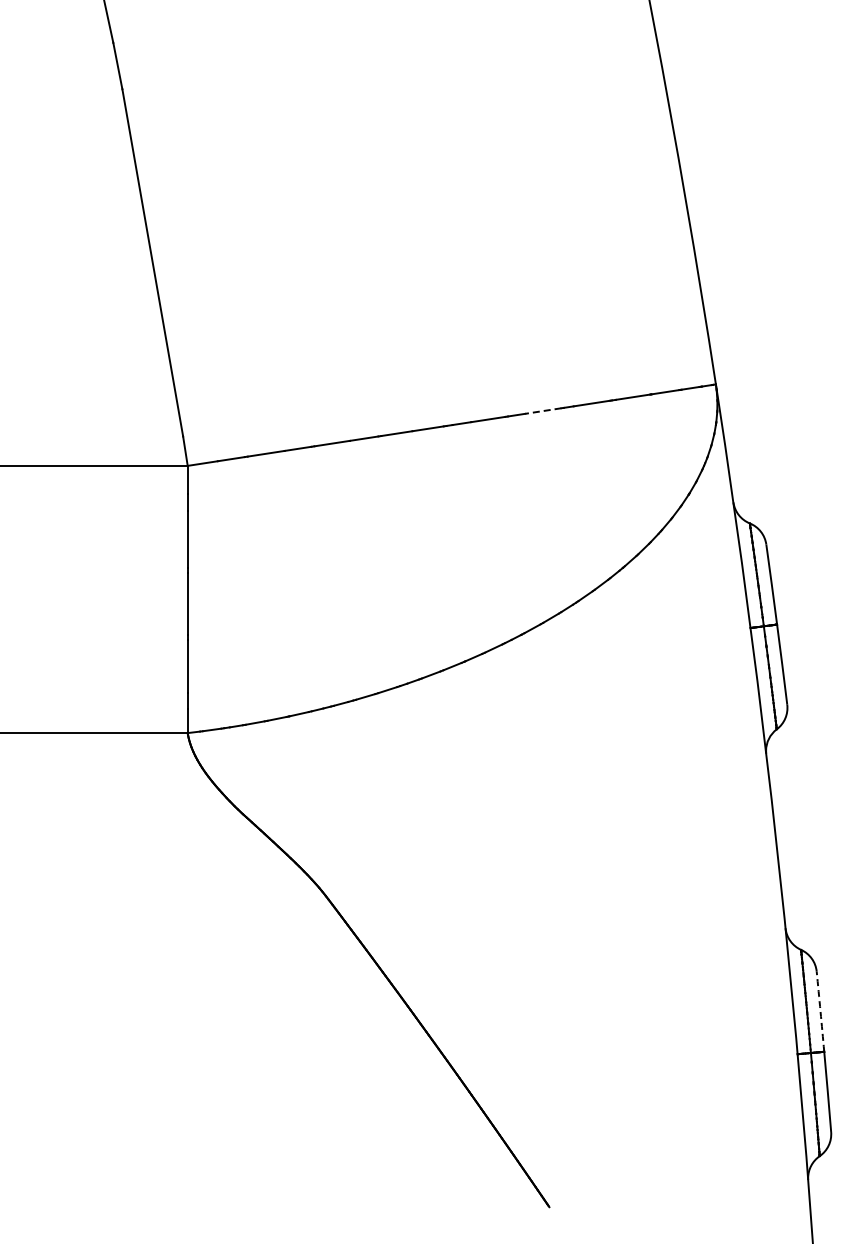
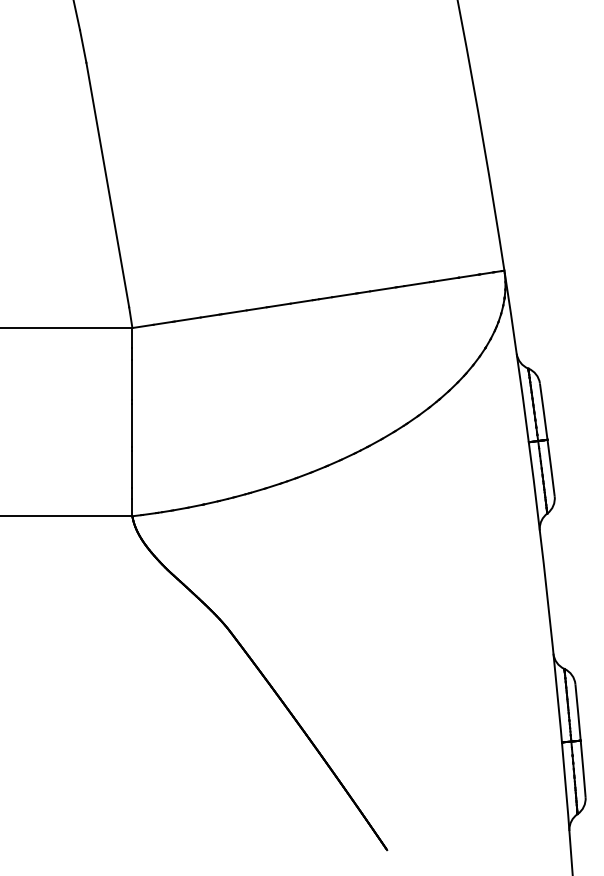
line: (542, 411) -> (382, 289), dashed -> solid
arc: (820, 1011) -> (578, 712), dashed -> solid

